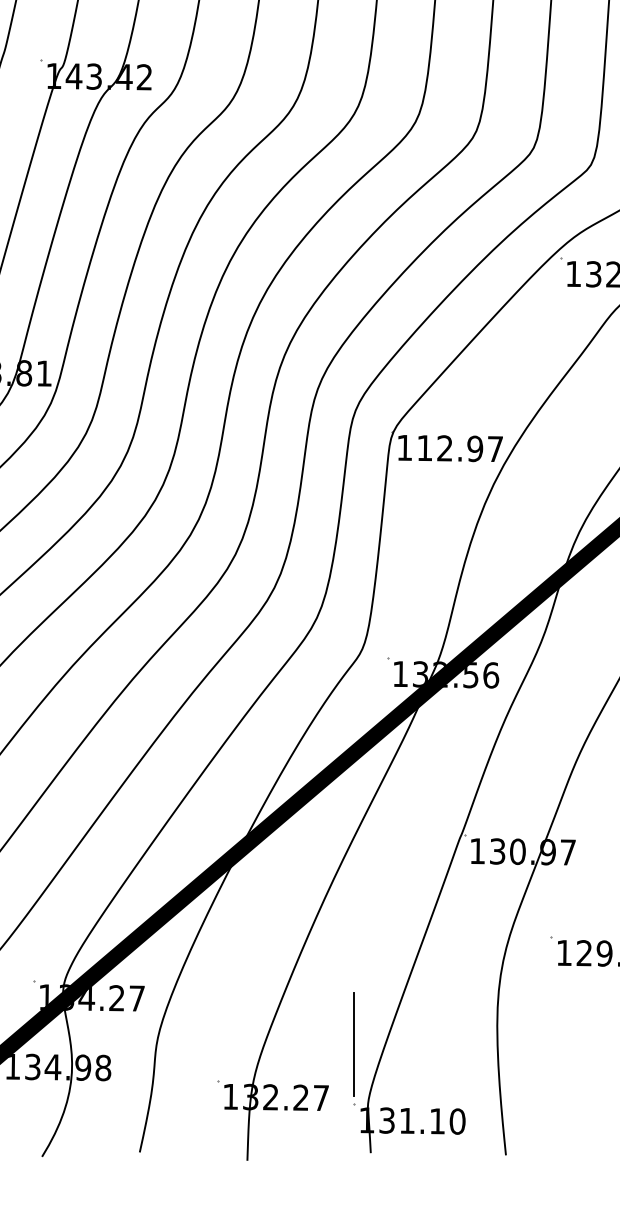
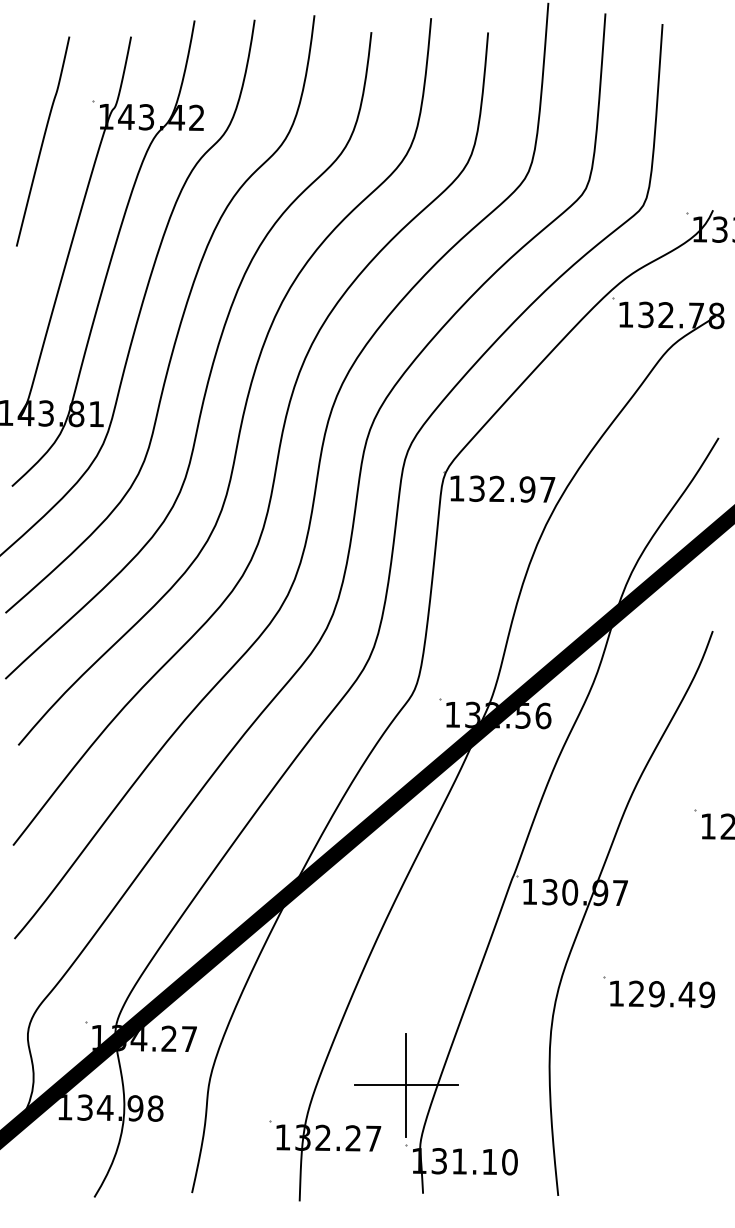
text: (424, 447) -> (476, 488), 112.97 -> 132.97
line: (354, 1044) -> (406, 1085), added

